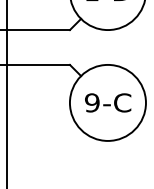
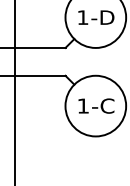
text: (92, 102) -> (83, 105), 9-C -> 1-C

